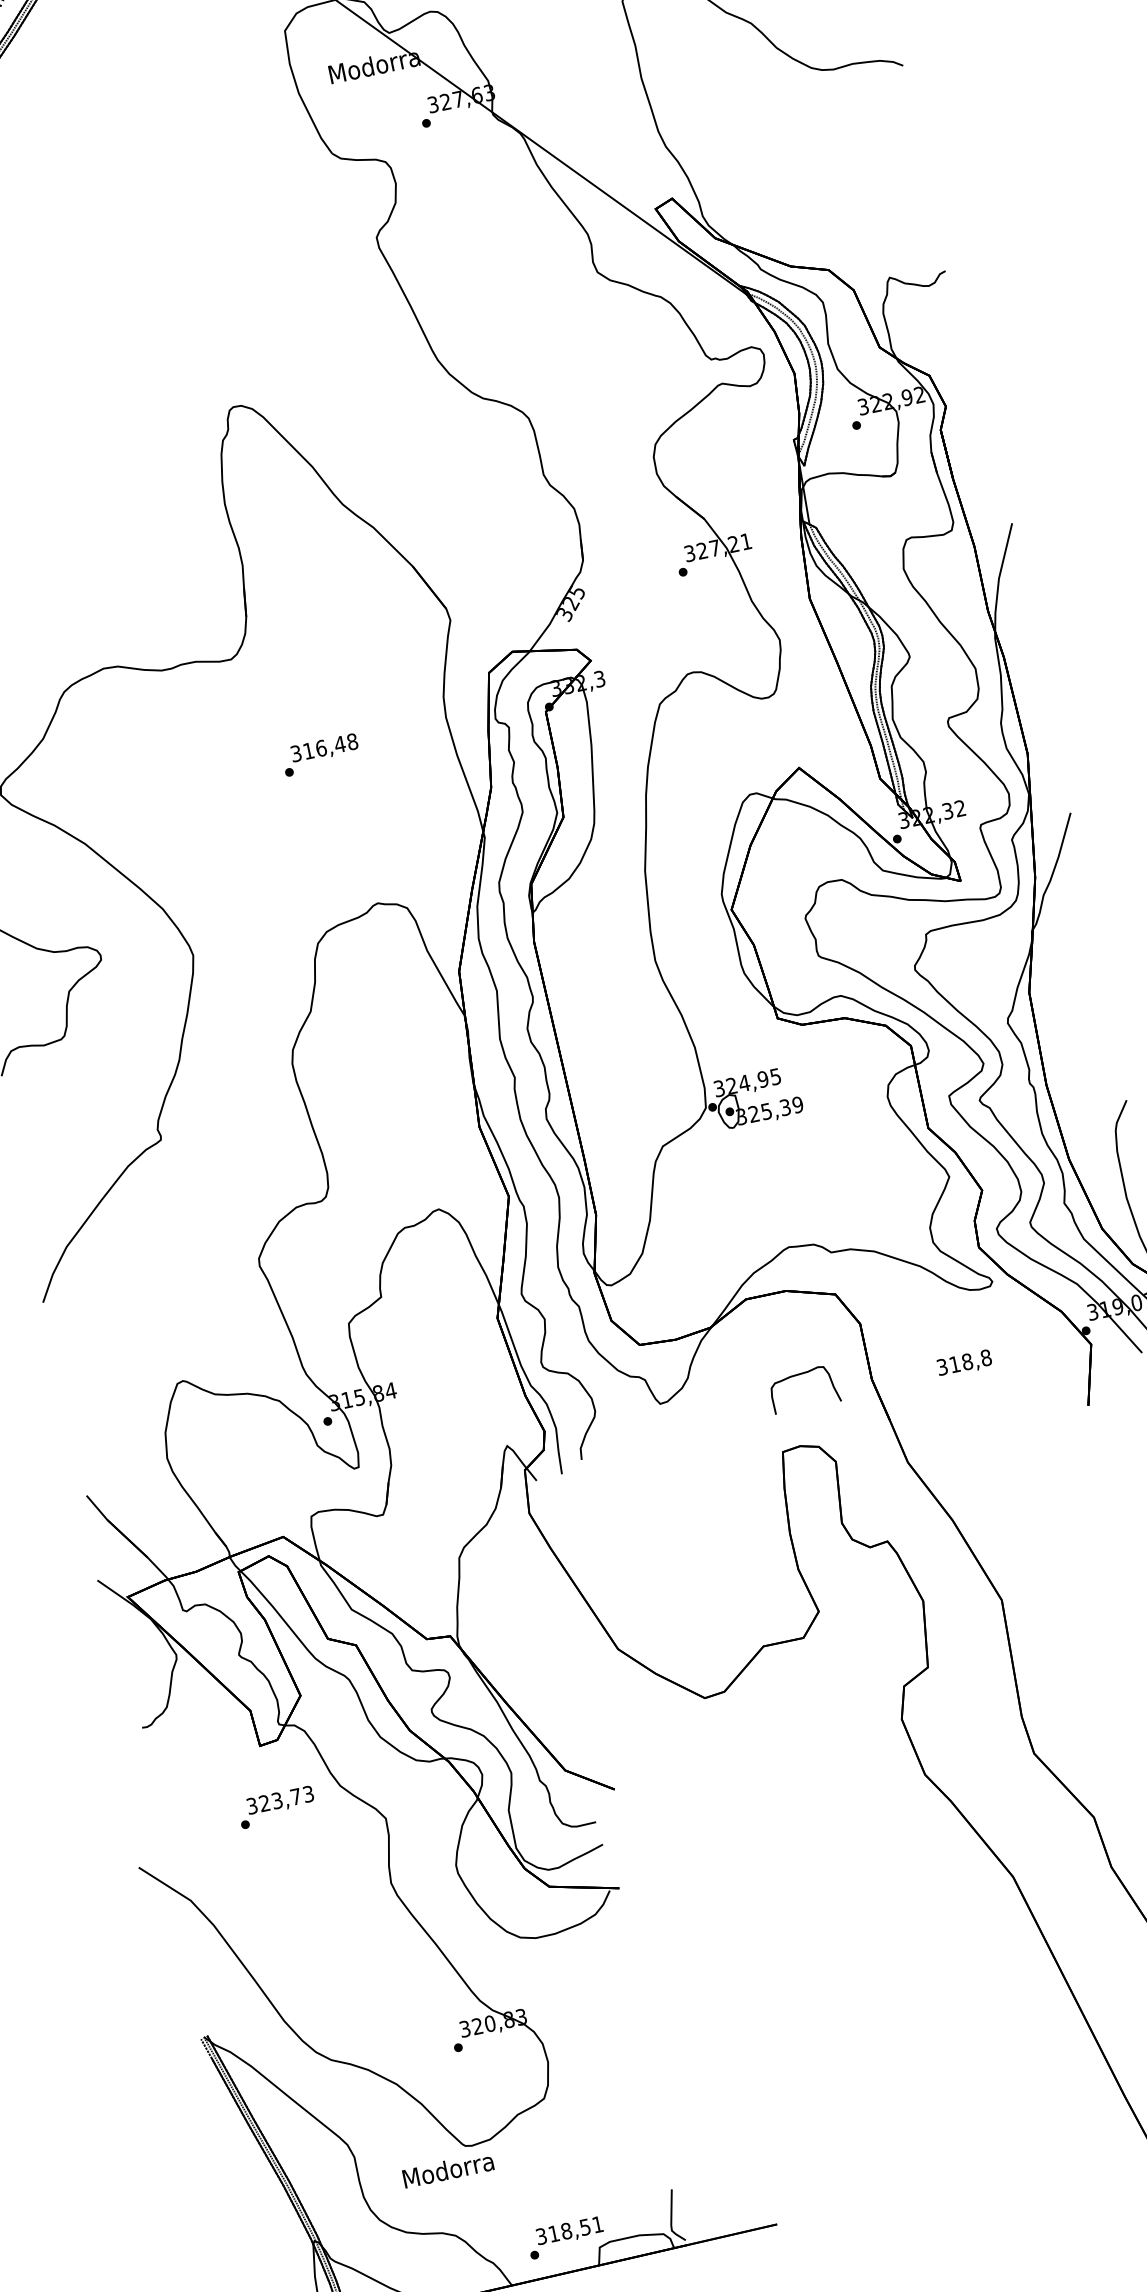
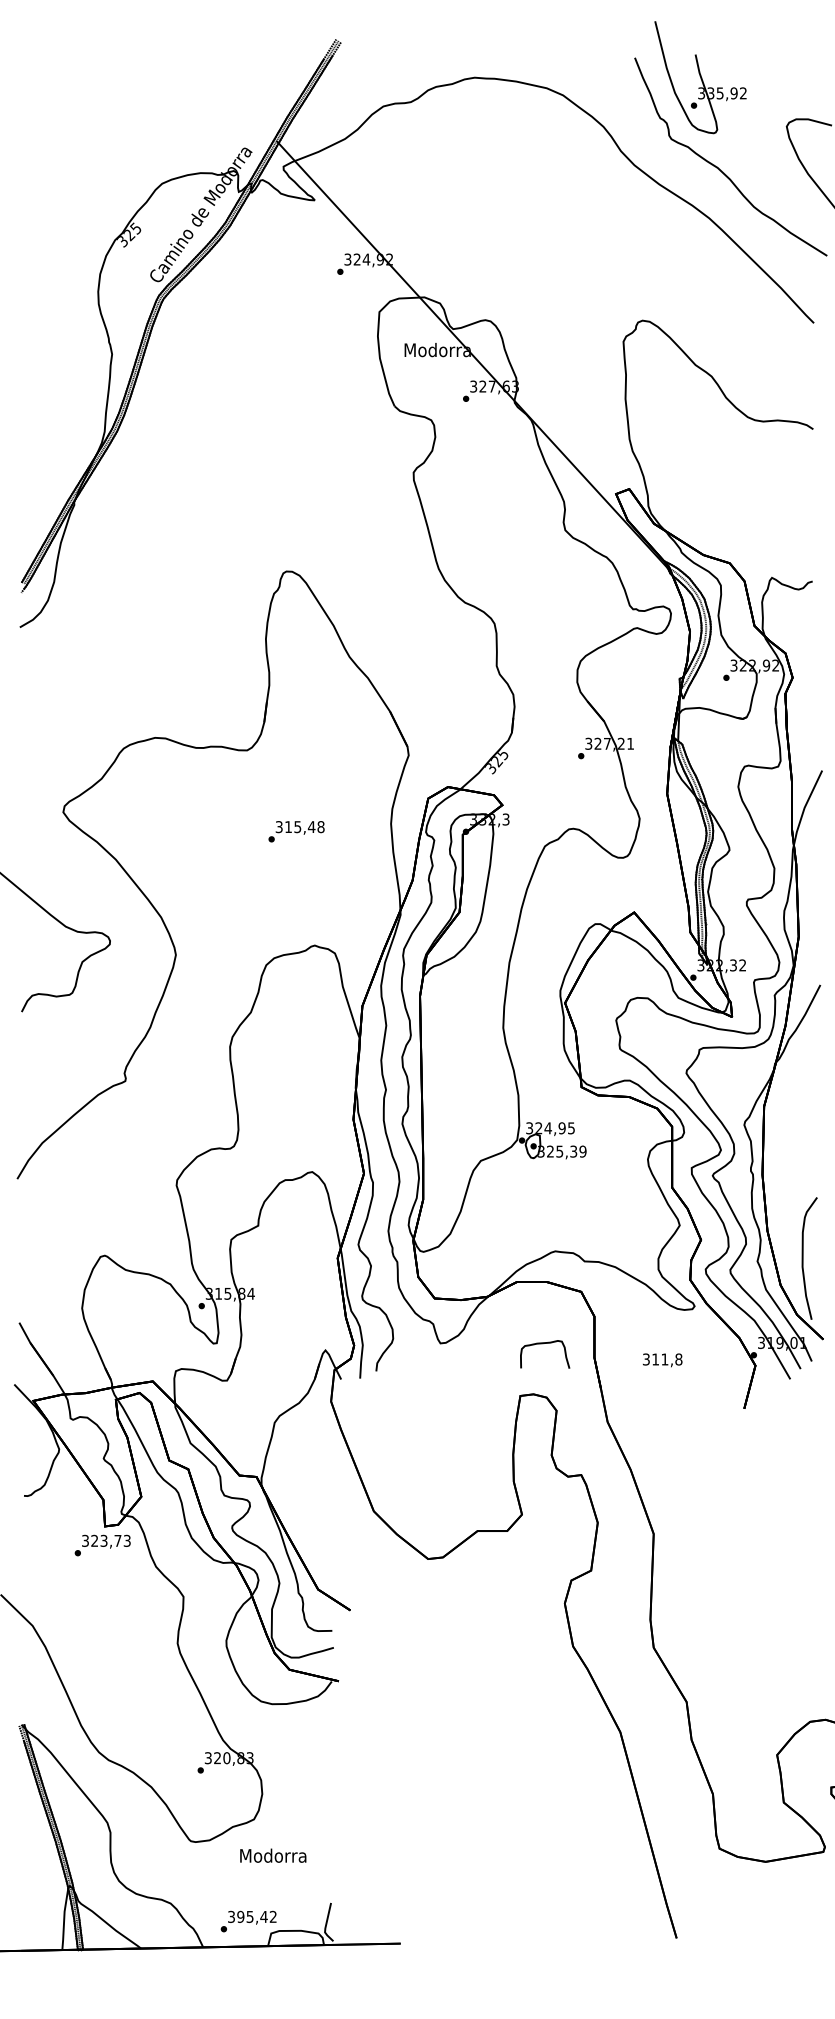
text: (320, 749) -> (297, 827), 316,48 -> 315,48
text: (966, 1361) -> (664, 1359), 318,8 -> 311,8
text: (276, 1807) -> (102, 1545), moved
text: (448, 2169) -> (273, 1855), moved
text: (575, 2228) -> (256, 1916), 318,51 -> 395,42

